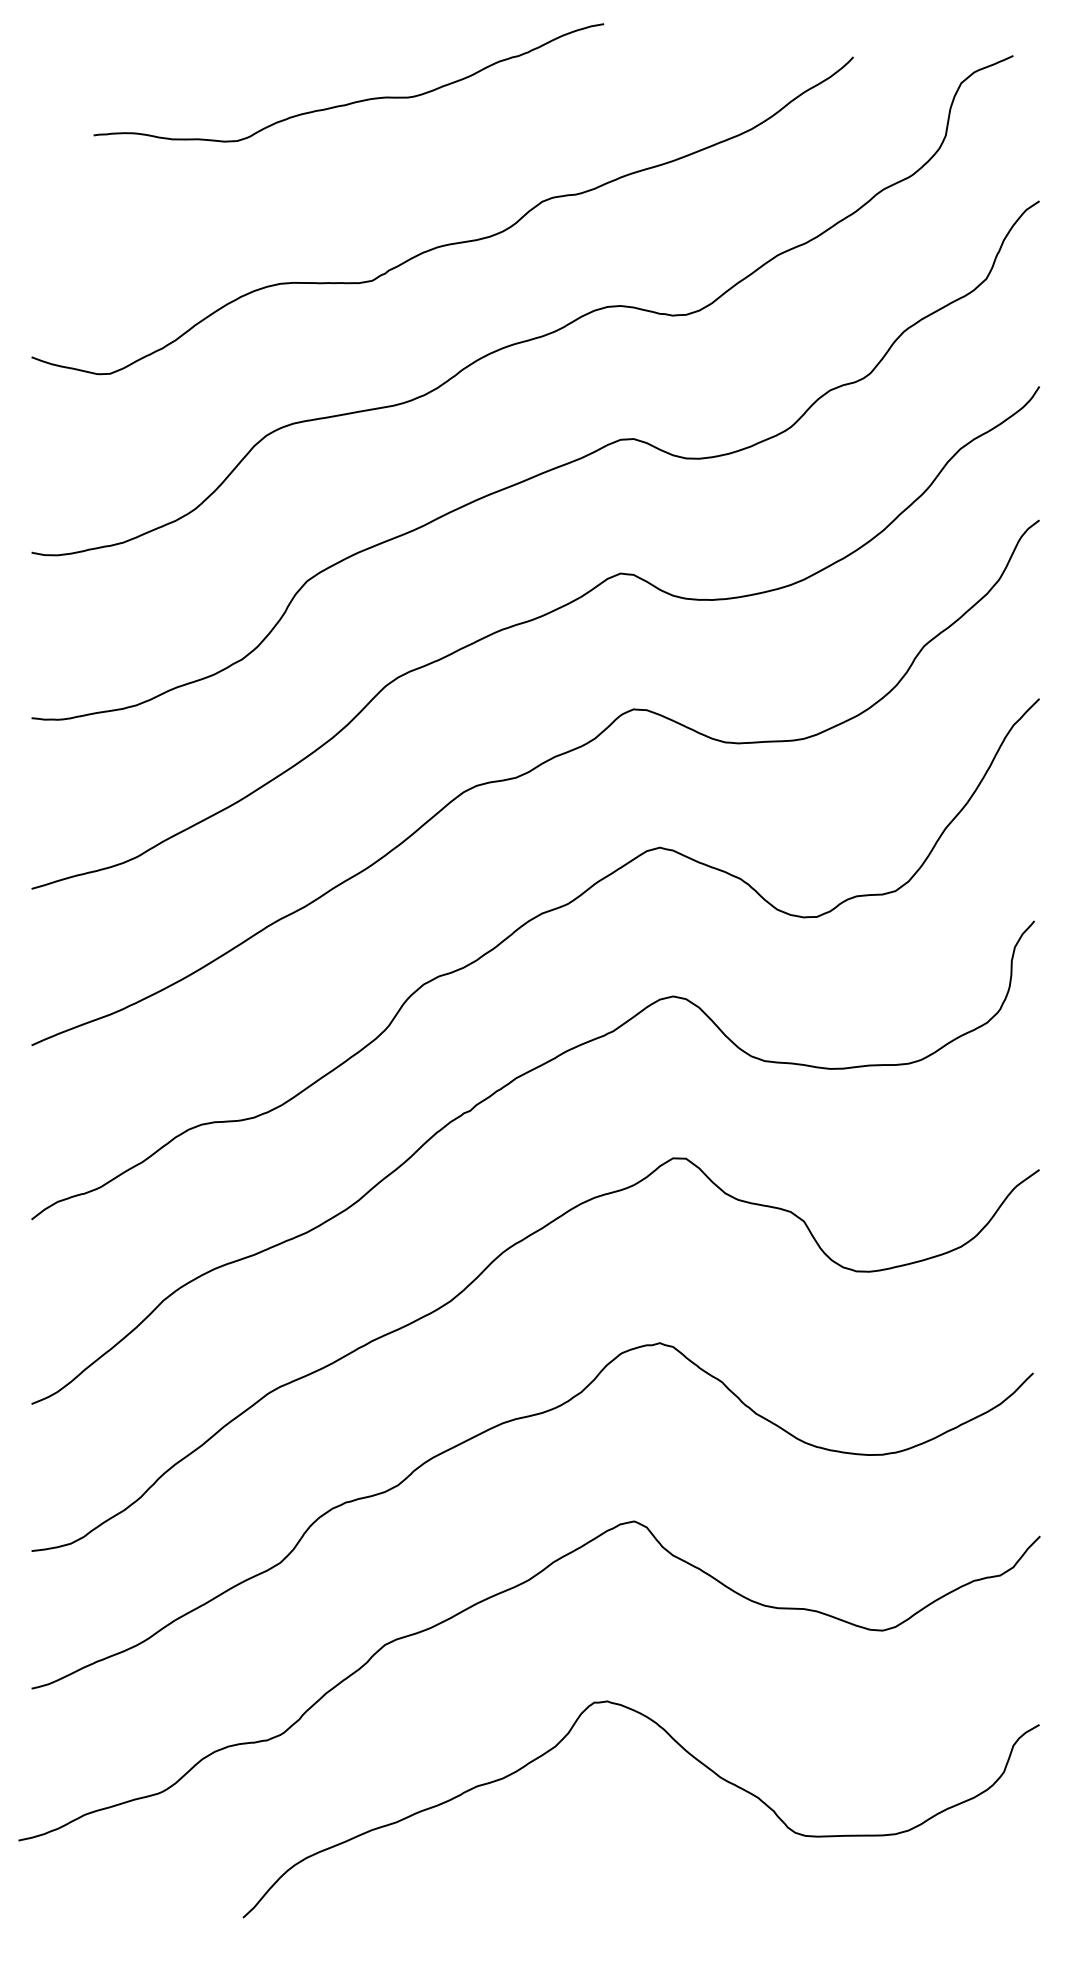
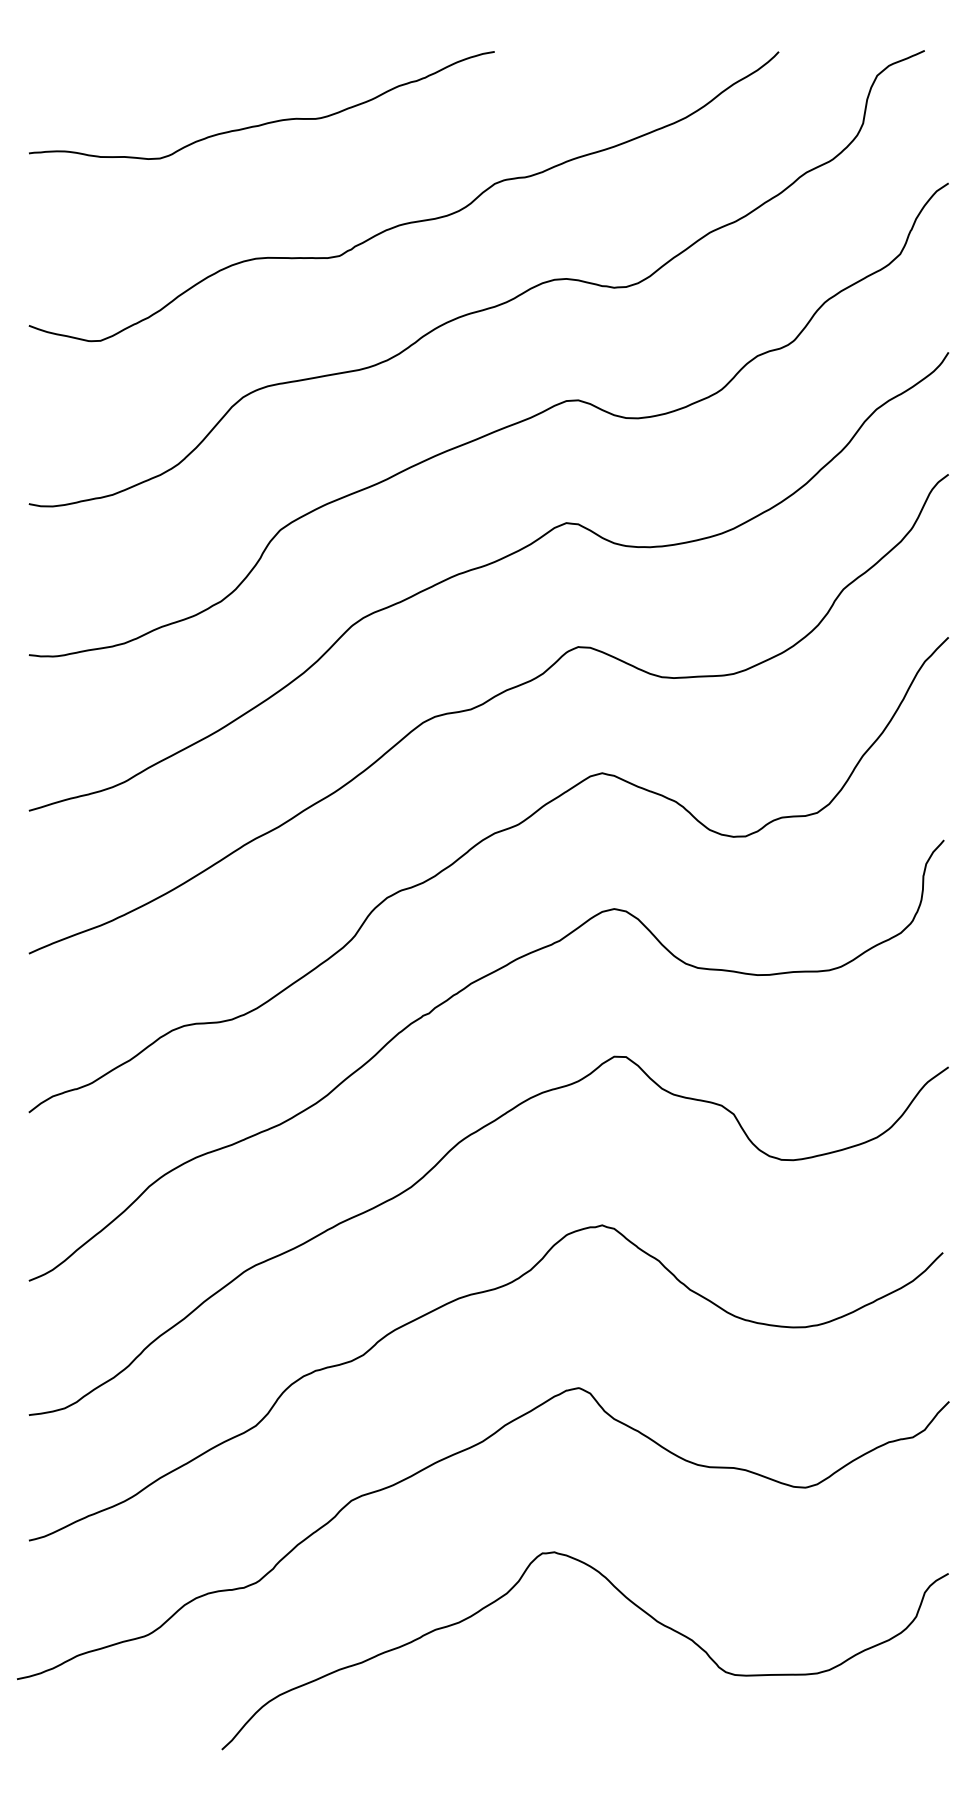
curve: (353, 101) -> (266, 122), moved

